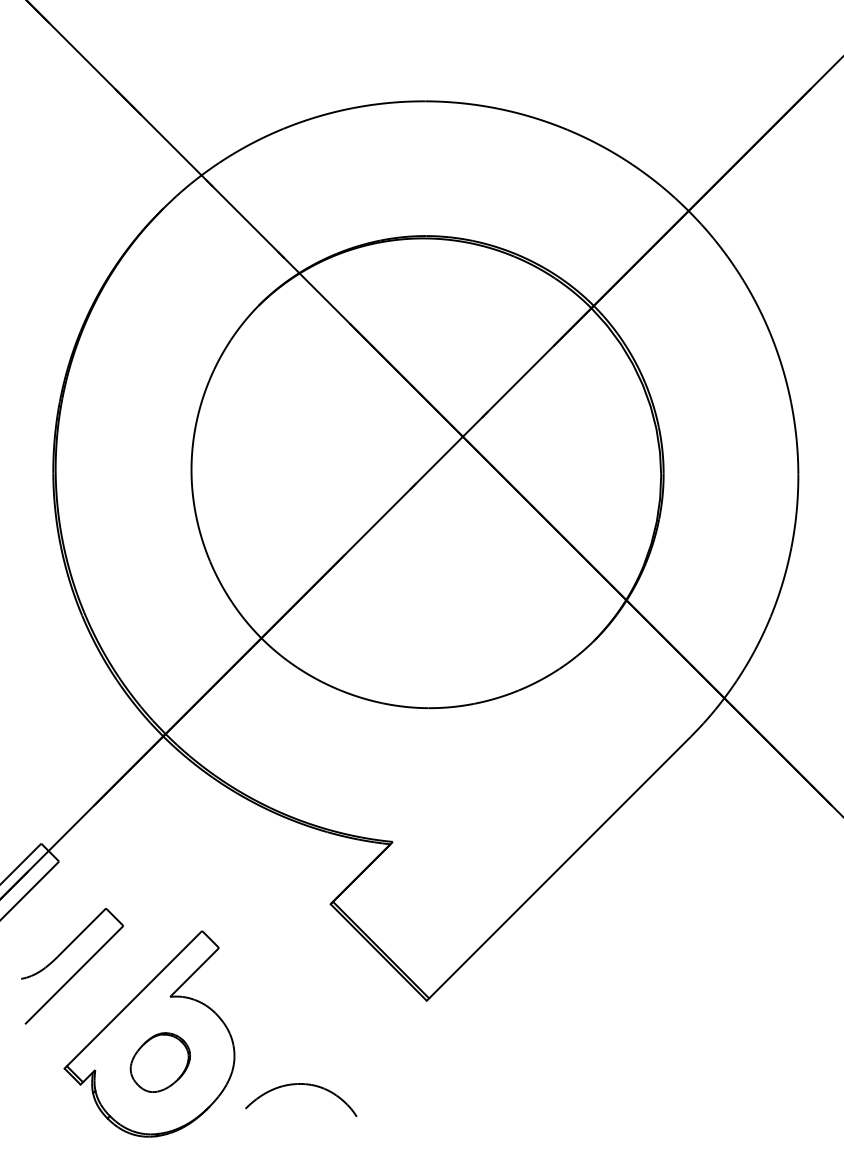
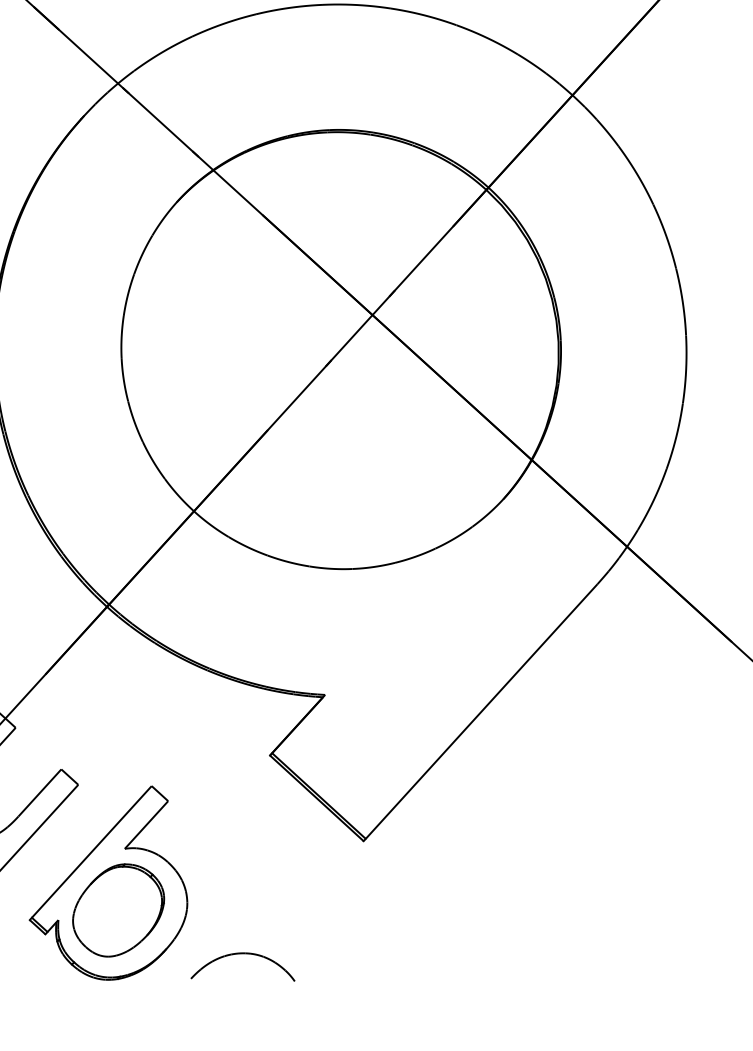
part: (160, 1062) -> (118, 910), size x1.67
part: (305, 1085) -> (245, 954), moved

